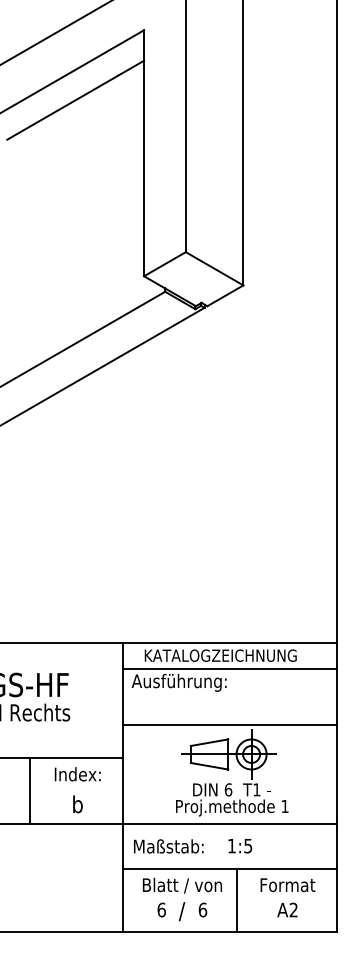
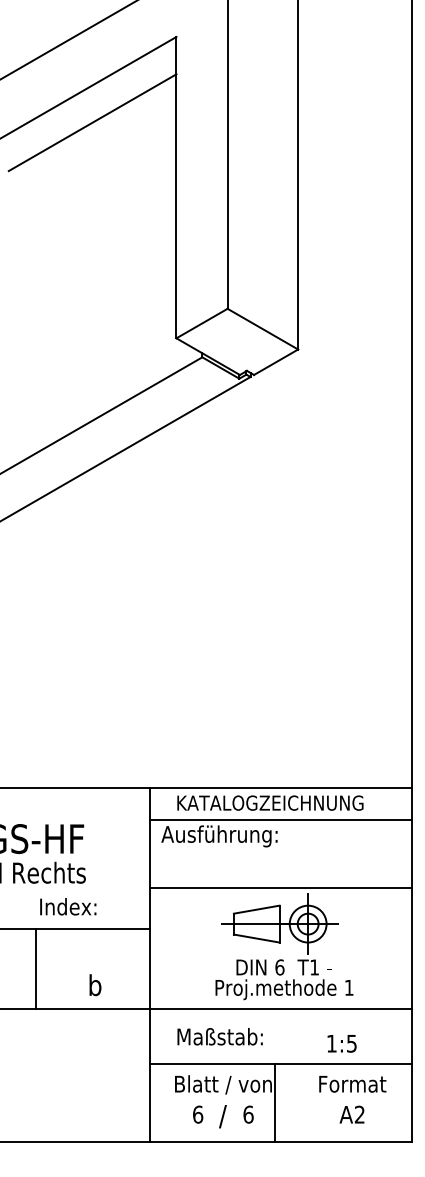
text: (77, 774) -> (67, 907), moved
text: (168, 846) -> (219, 1036), moved
text: (240, 846) -> (342, 1044), moved
line: (236, 900) -> (274, 1103), moved

